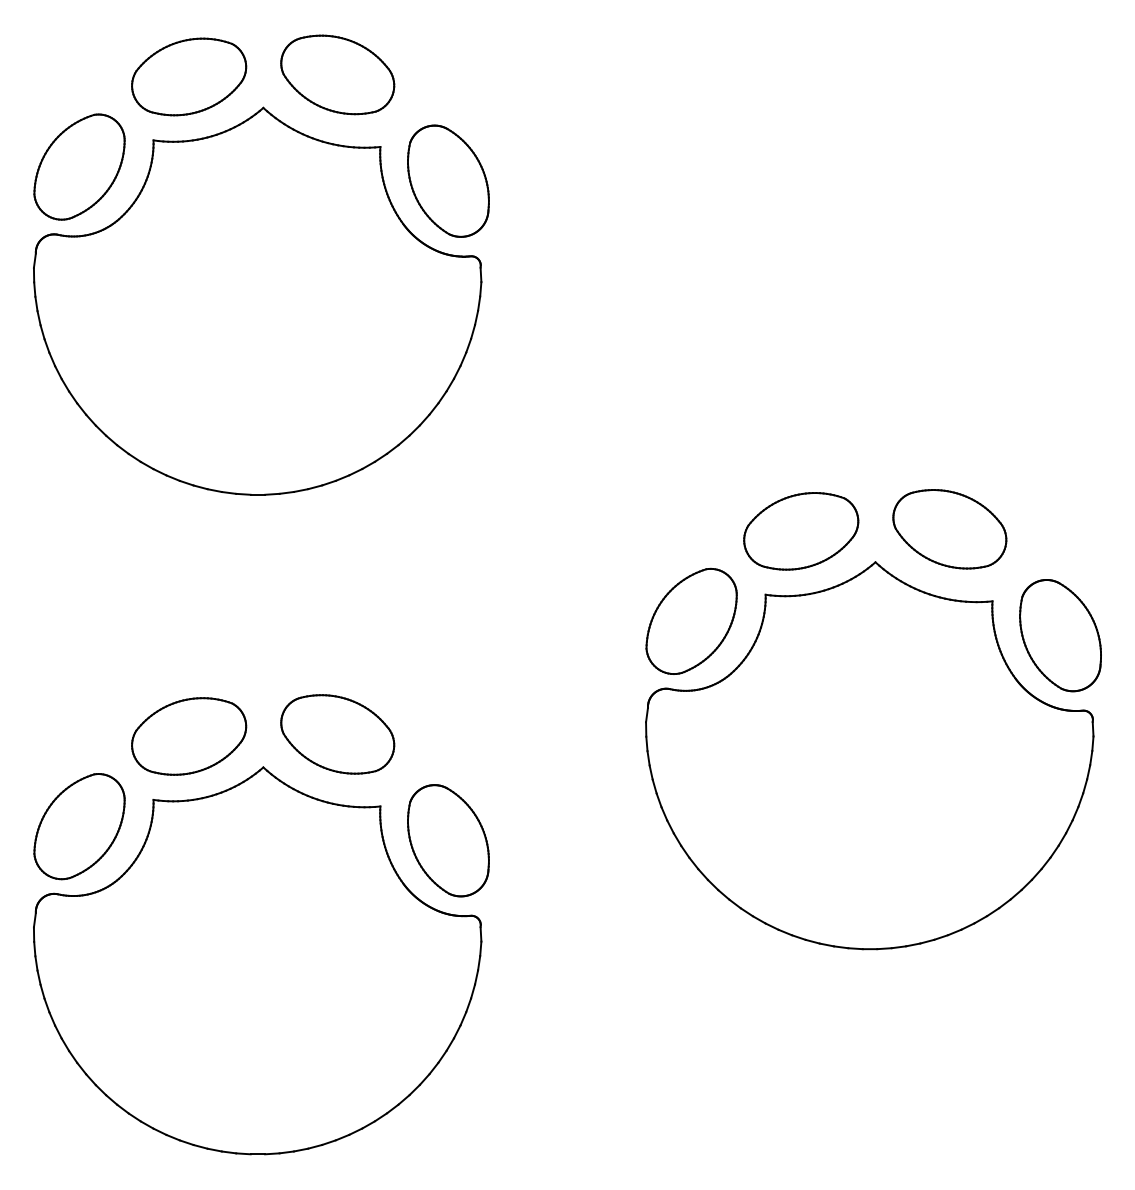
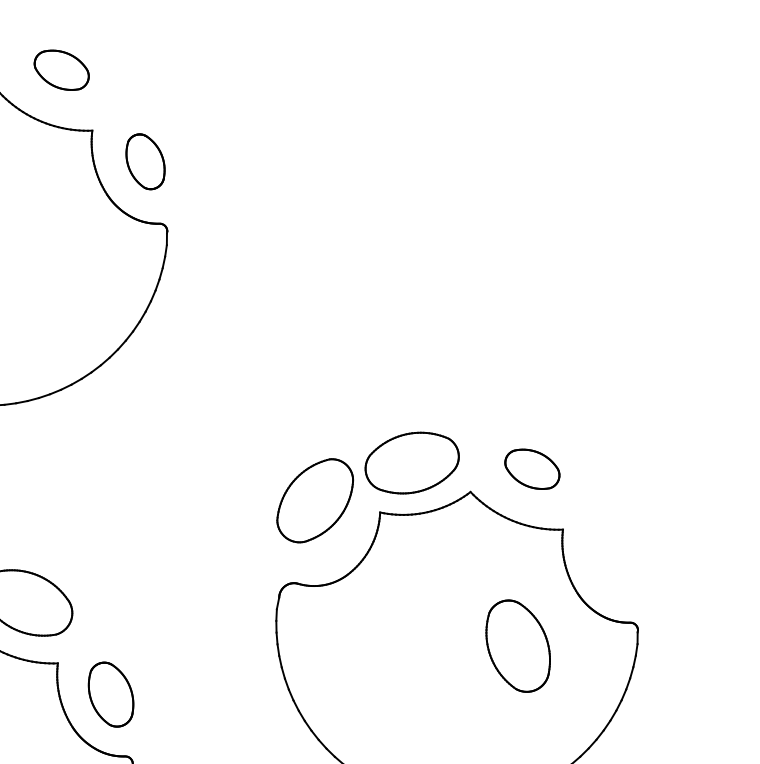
part: (337, 74) -> (61, 69), size x0.6
part: (448, 180) -> (145, 161), size x0.6
part: (949, 529) -> (532, 469), size x0.6
part: (691, 620) -> (315, 499), moved
part: (1060, 635) -> (518, 646), moved
part: (448, 840) -> (111, 694), size x0.7

